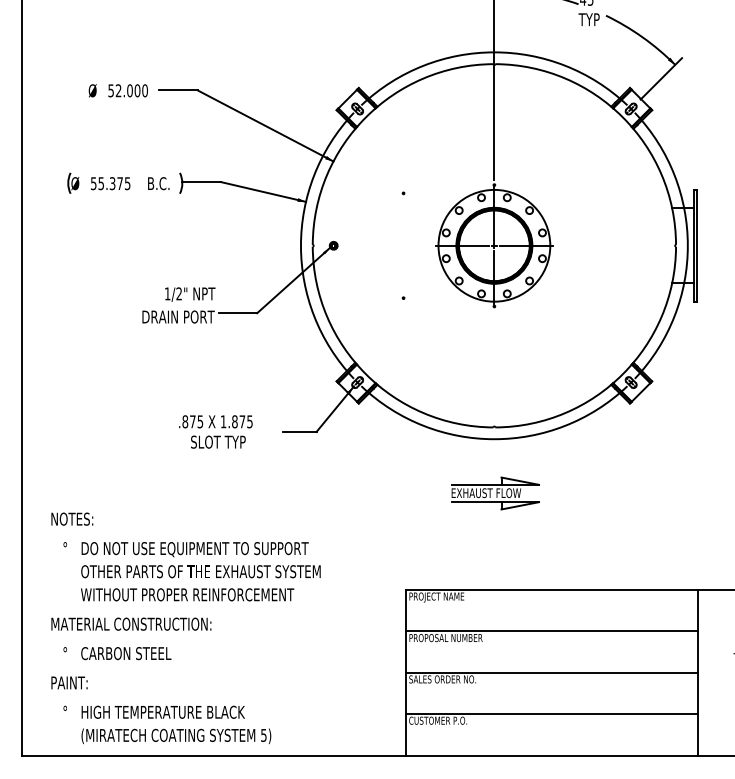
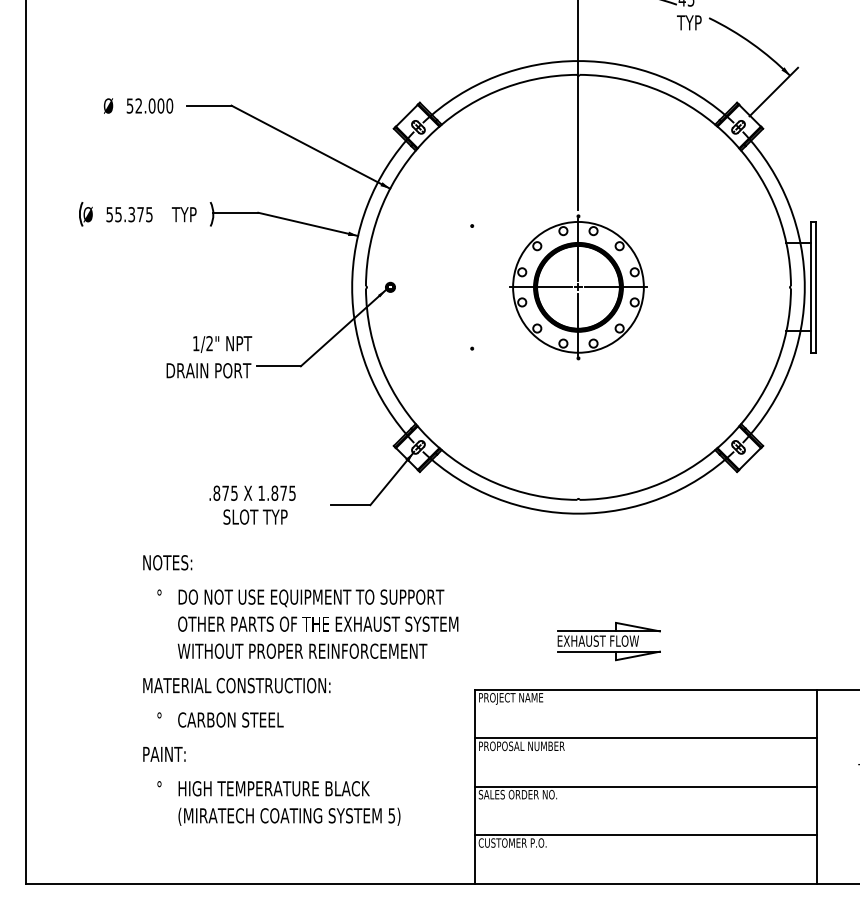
text: (157, 183) -> (184, 214), B.C. -> TYP
part: (495, 493) -> (609, 641), moved
text: (185, 628) -> (300, 690), moved

